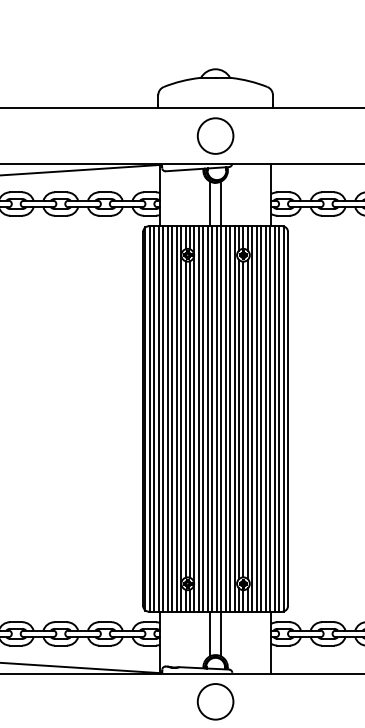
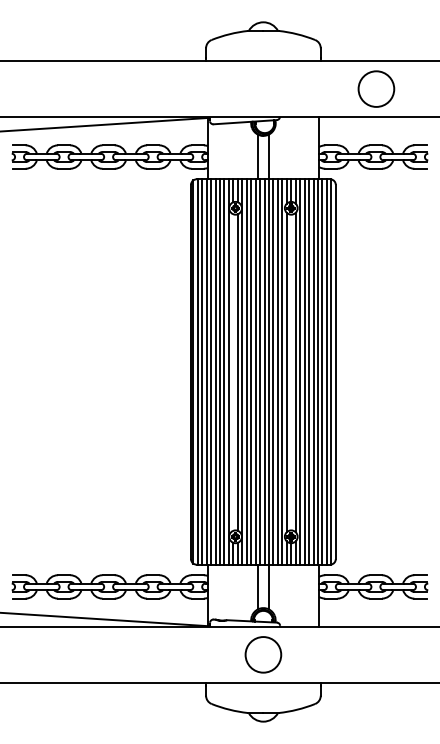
circle: (215, 135) -> (376, 88), moved
line: (185, 419) -> (233, 372), removed
line: (243, 419) -> (291, 372), removed

